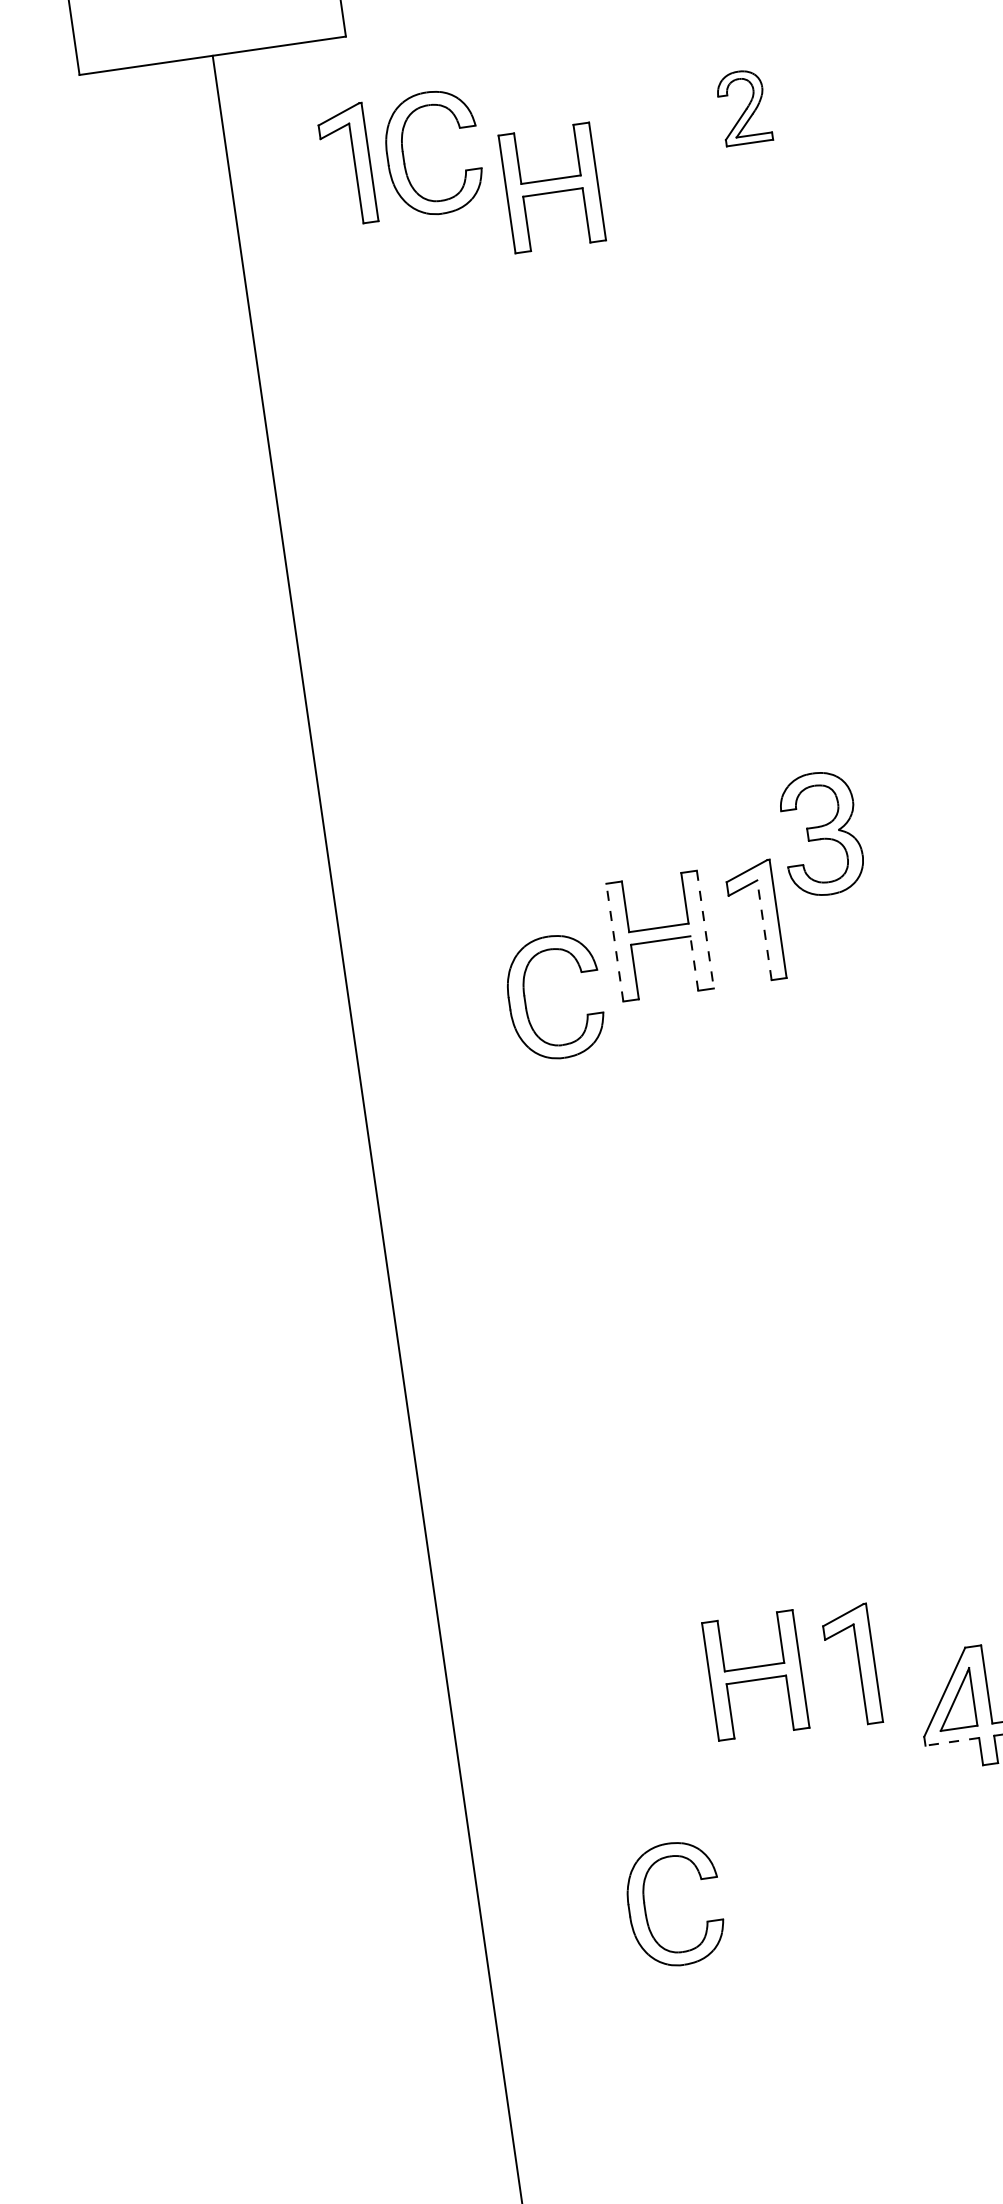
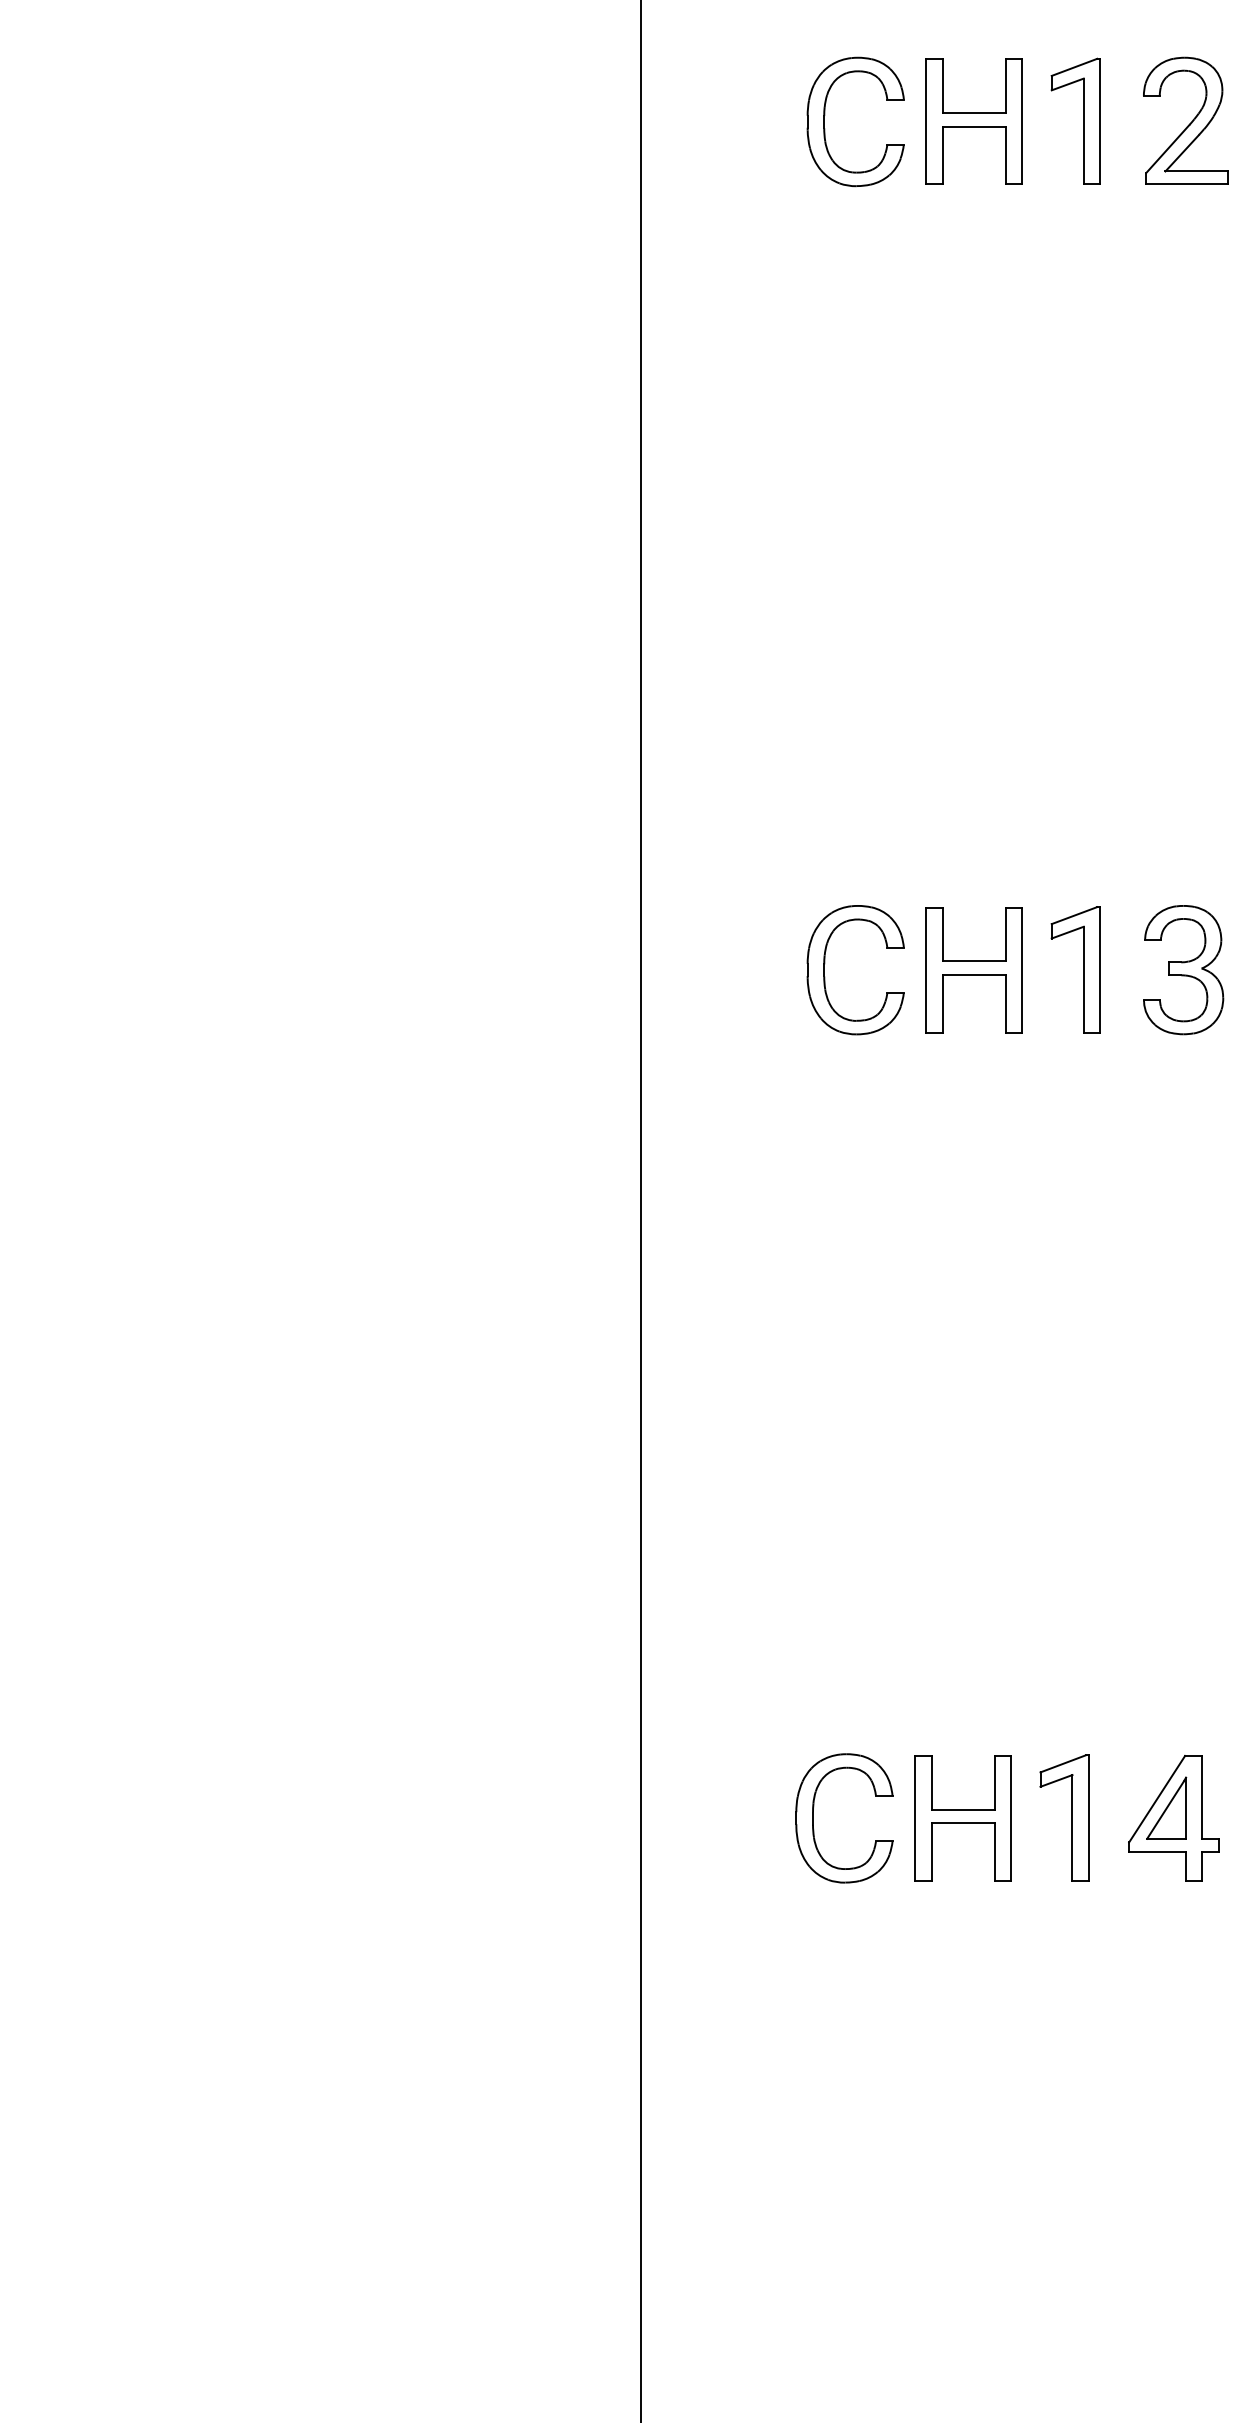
part: (743, 107) -> (1185, 120), size x1.67
part: (354, 163) -> (1083, 120), moved
part: (551, 187) -> (973, 121), moved
part: (821, 834) -> (1183, 970), moved
line: (705, 929) -> (1022, 970), dashed -> solid
line: (764, 930) -> (1083, 979), dashed -> solid
line: (615, 942) -> (926, 970), dashed -> solid
line: (693, 963) -> (1005, 1003), dashed -> solid
part: (525, 995) -> (825, 963), moved
part: (858, 1664) -> (1071, 1817), moved
part: (755, 1675) -> (962, 1818), moved
line: (952, 1741) -> (1157, 1851), dashed -> solid
part: (645, 1908) -> (813, 1818), moved

